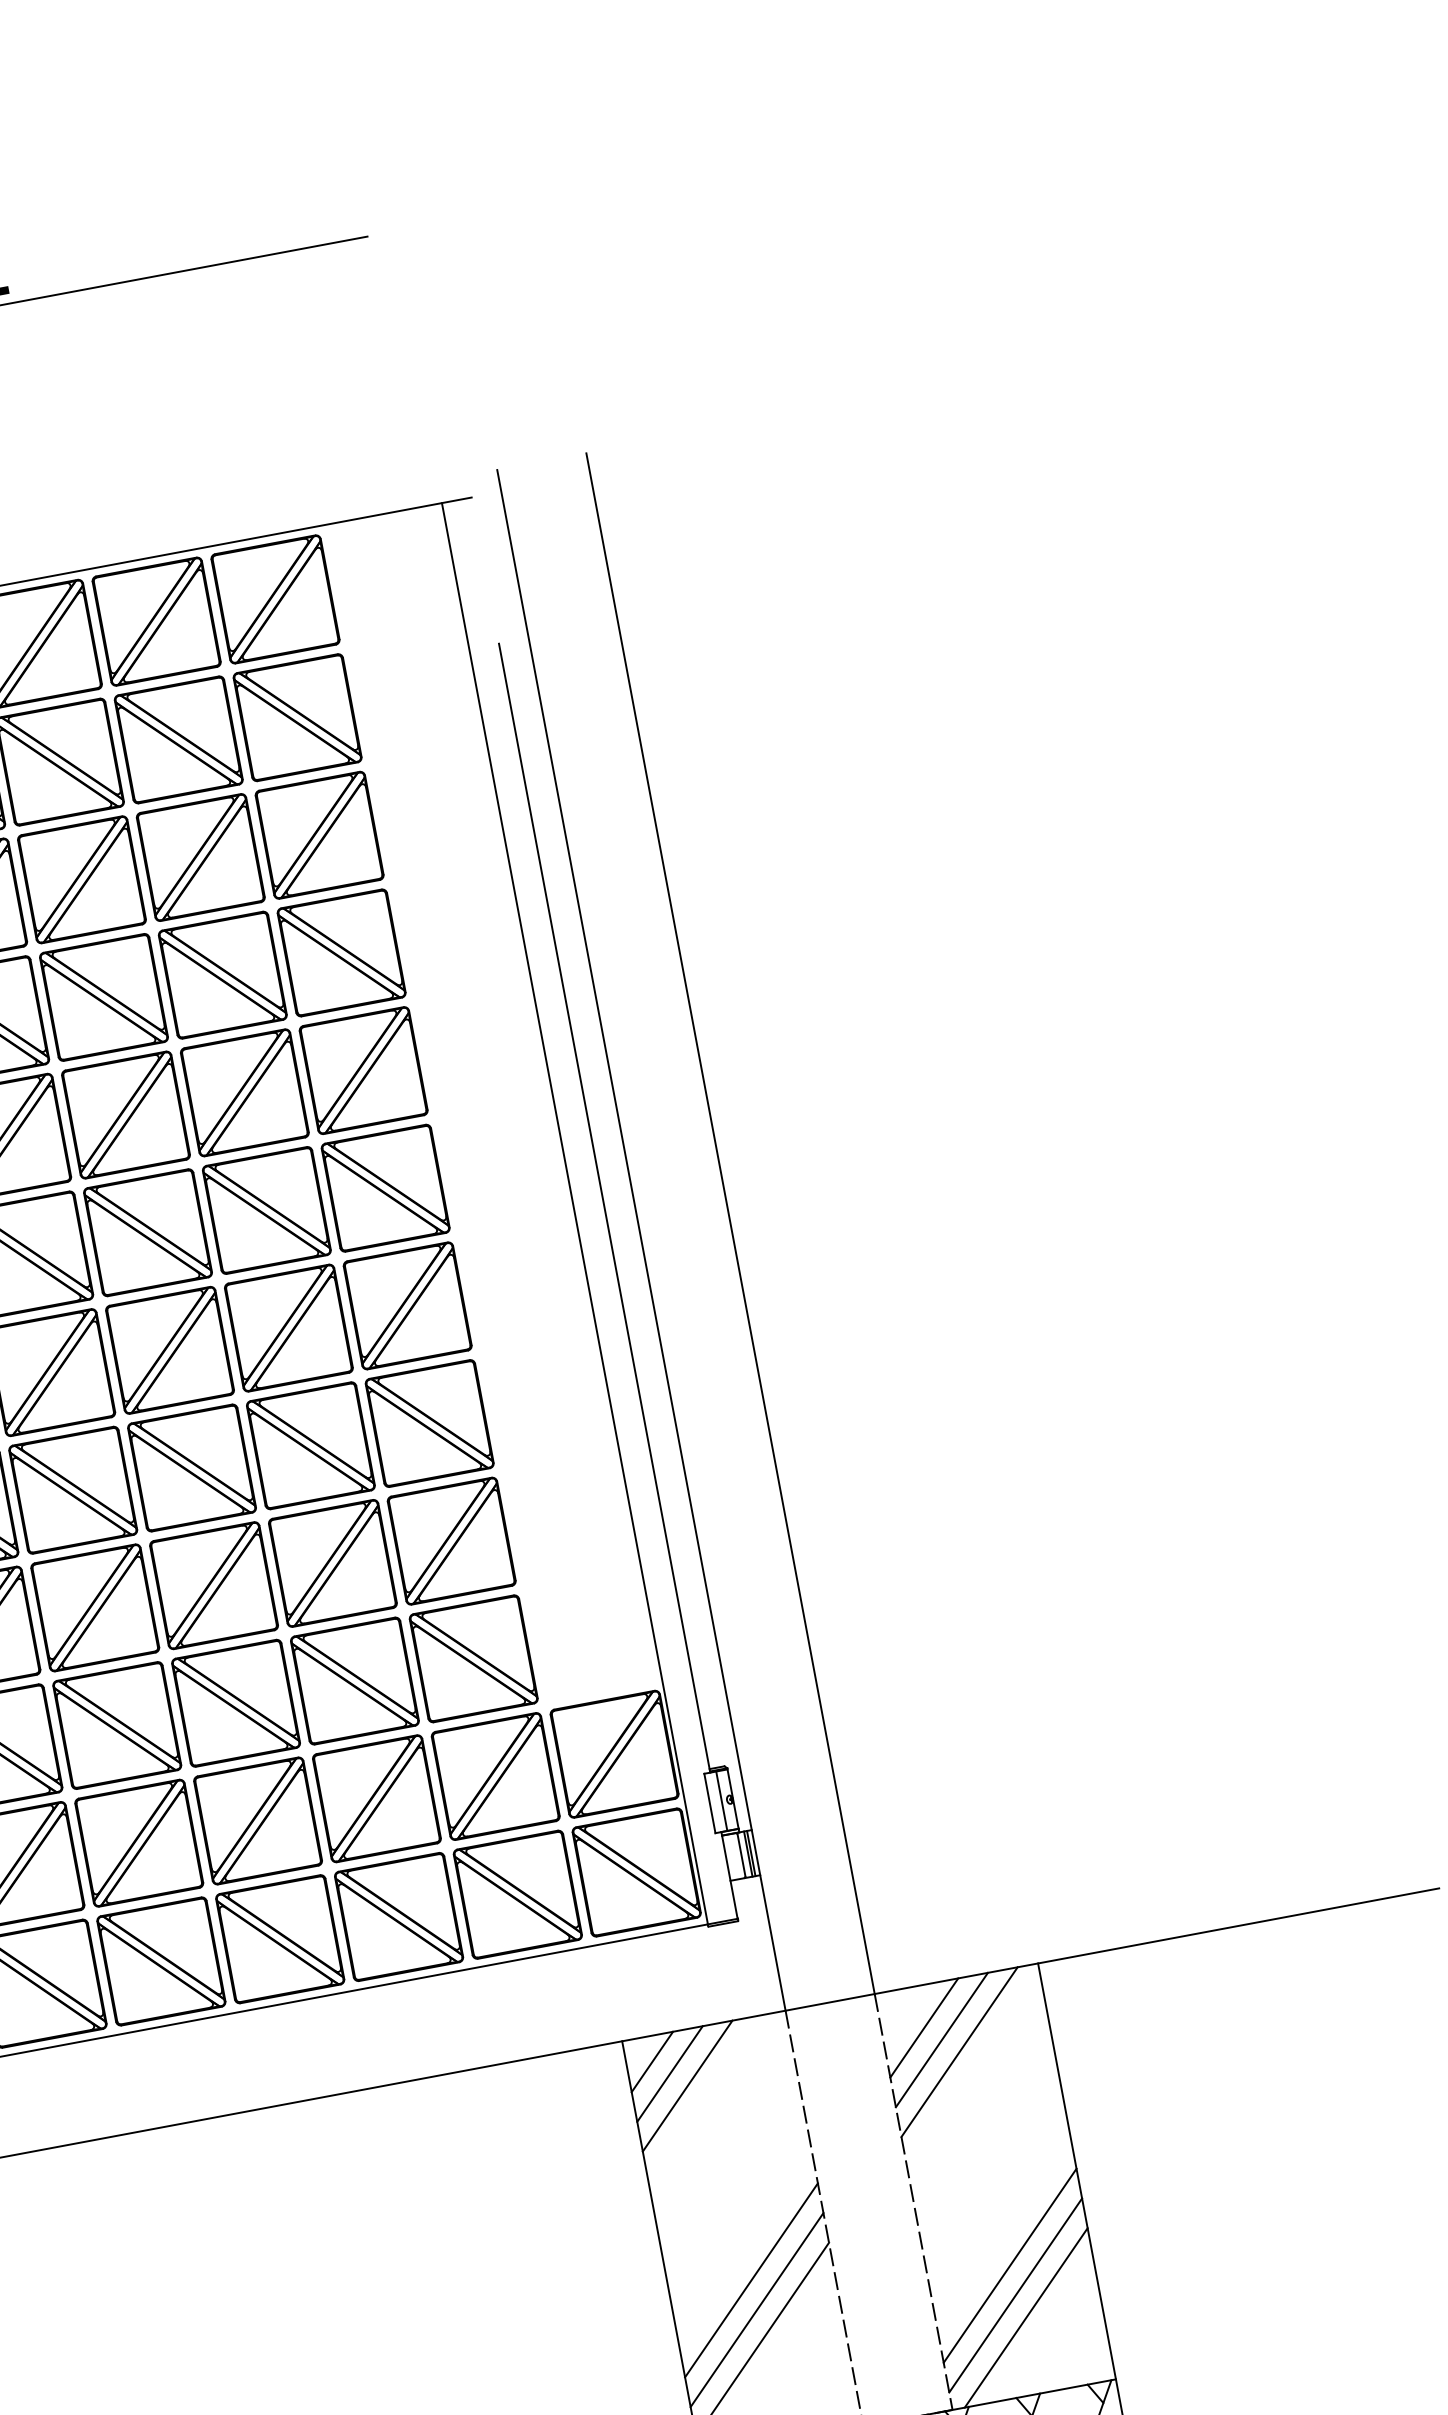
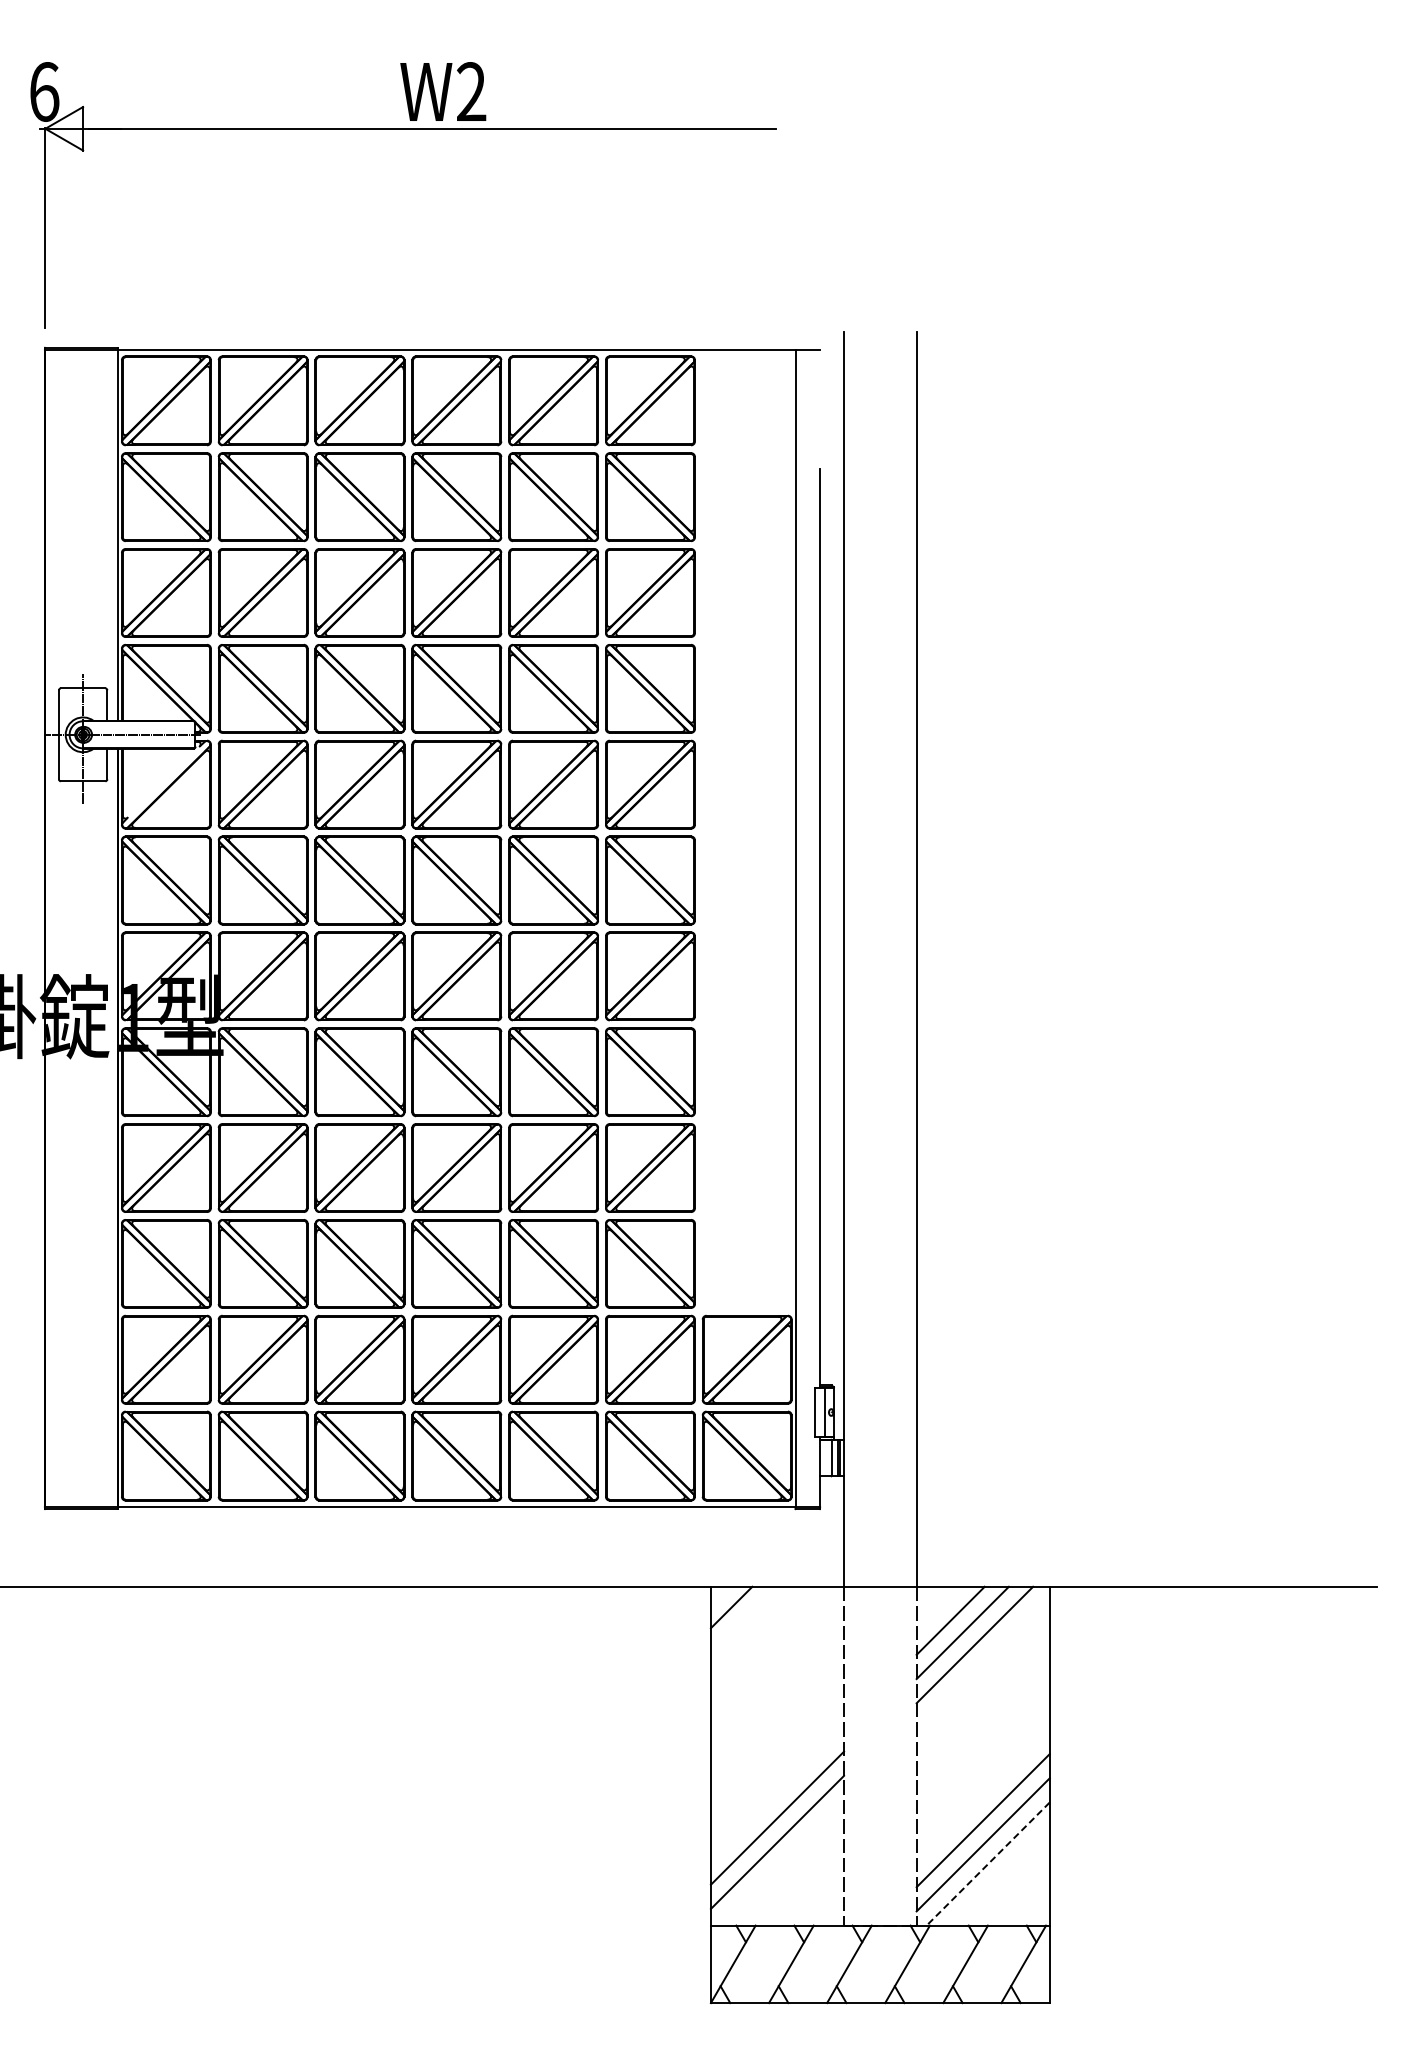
line: (669, 2073) -> (743, 1619), removed
line: (687, 2085) -> (755, 1631), removed
line: (751, 2279) -> (777, 1793), removed
line: (1025, 2318) -> (987, 1864), solid -> dashed

